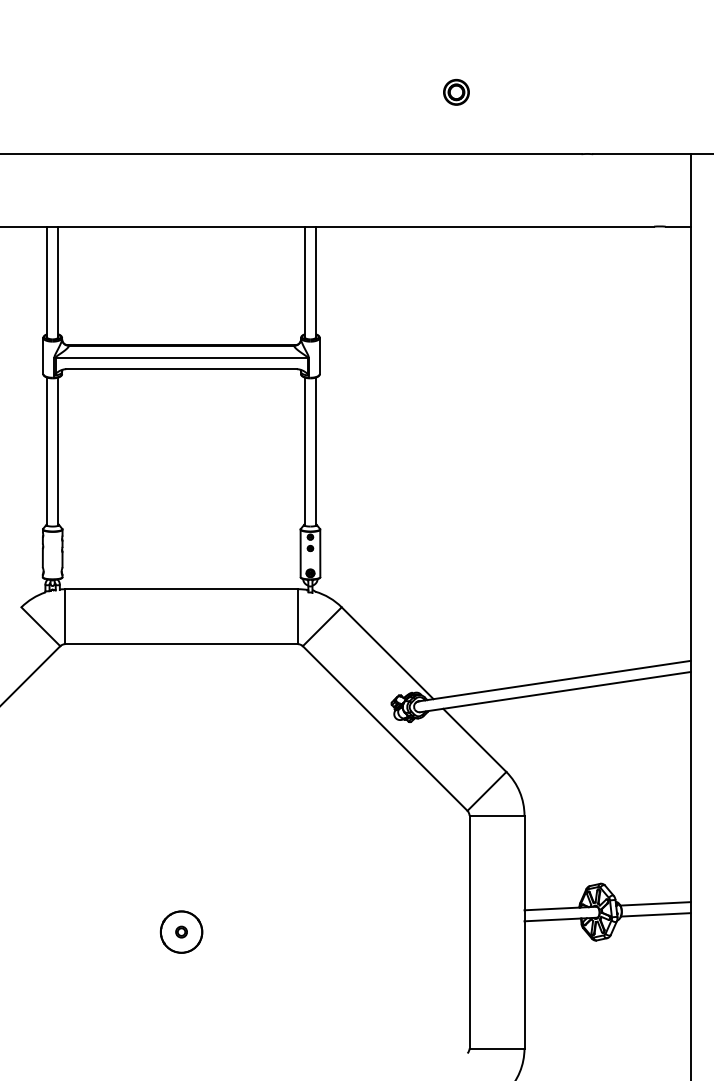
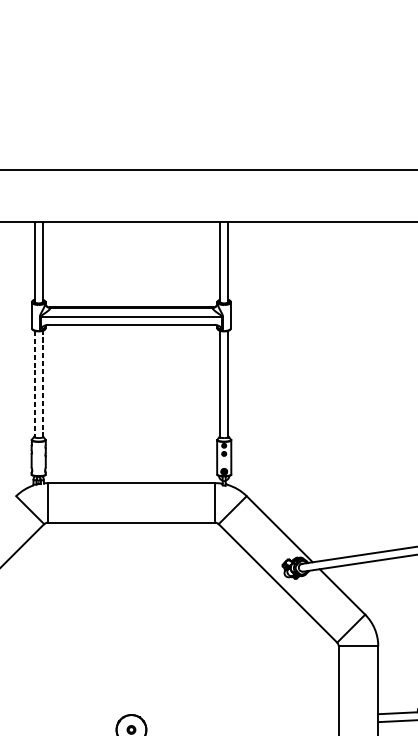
part: (456, 91) -> (329, 125), removed
line: (58, 451) -> (42, 384), solid -> dashed
line: (47, 452) -> (34, 384), solid -> dashed

